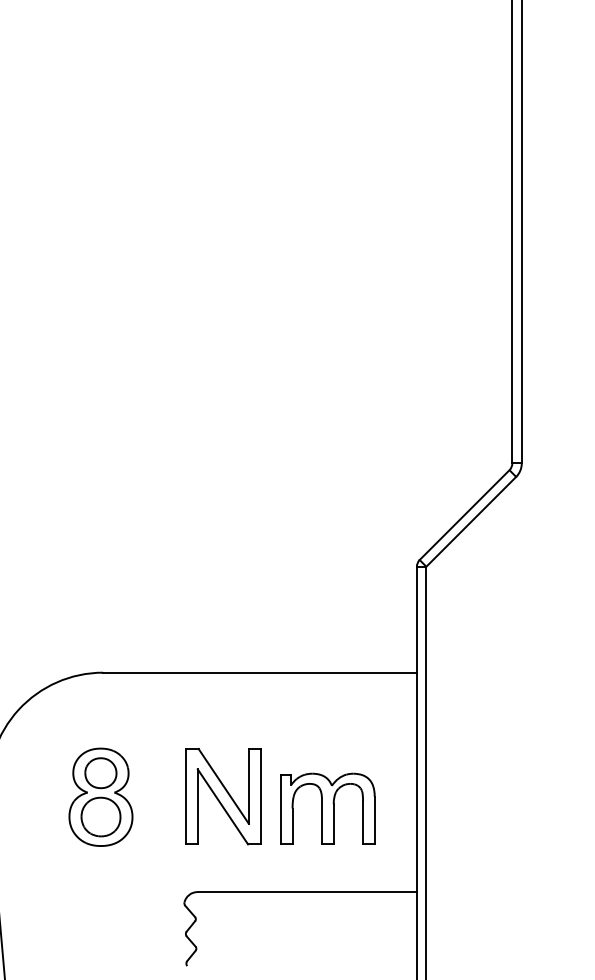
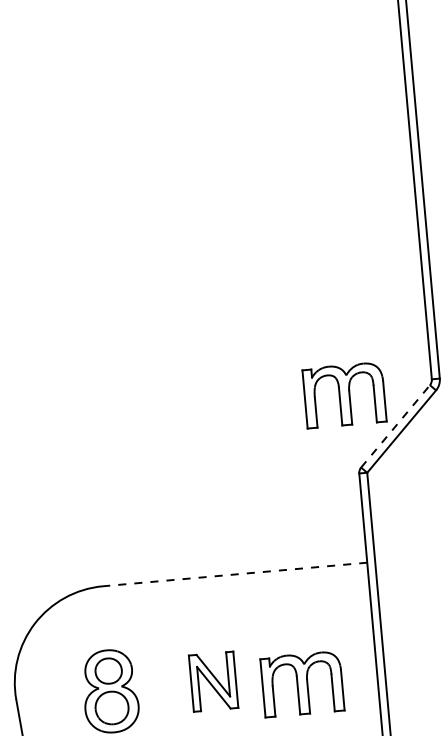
part: (407, 472) -> (344, 394), added
line: (464, 514) -> (395, 425), solid -> dashed
line: (260, 672) -> (235, 574), solid -> dashed
part: (223, 796) -> (213, 681), size x0.7

